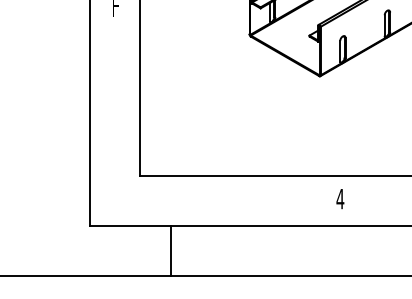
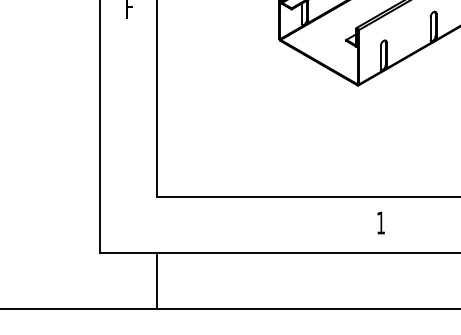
text: (339, 198) -> (380, 222), 4 -> 1
line: (171, 251) -> (156, 281), moved

